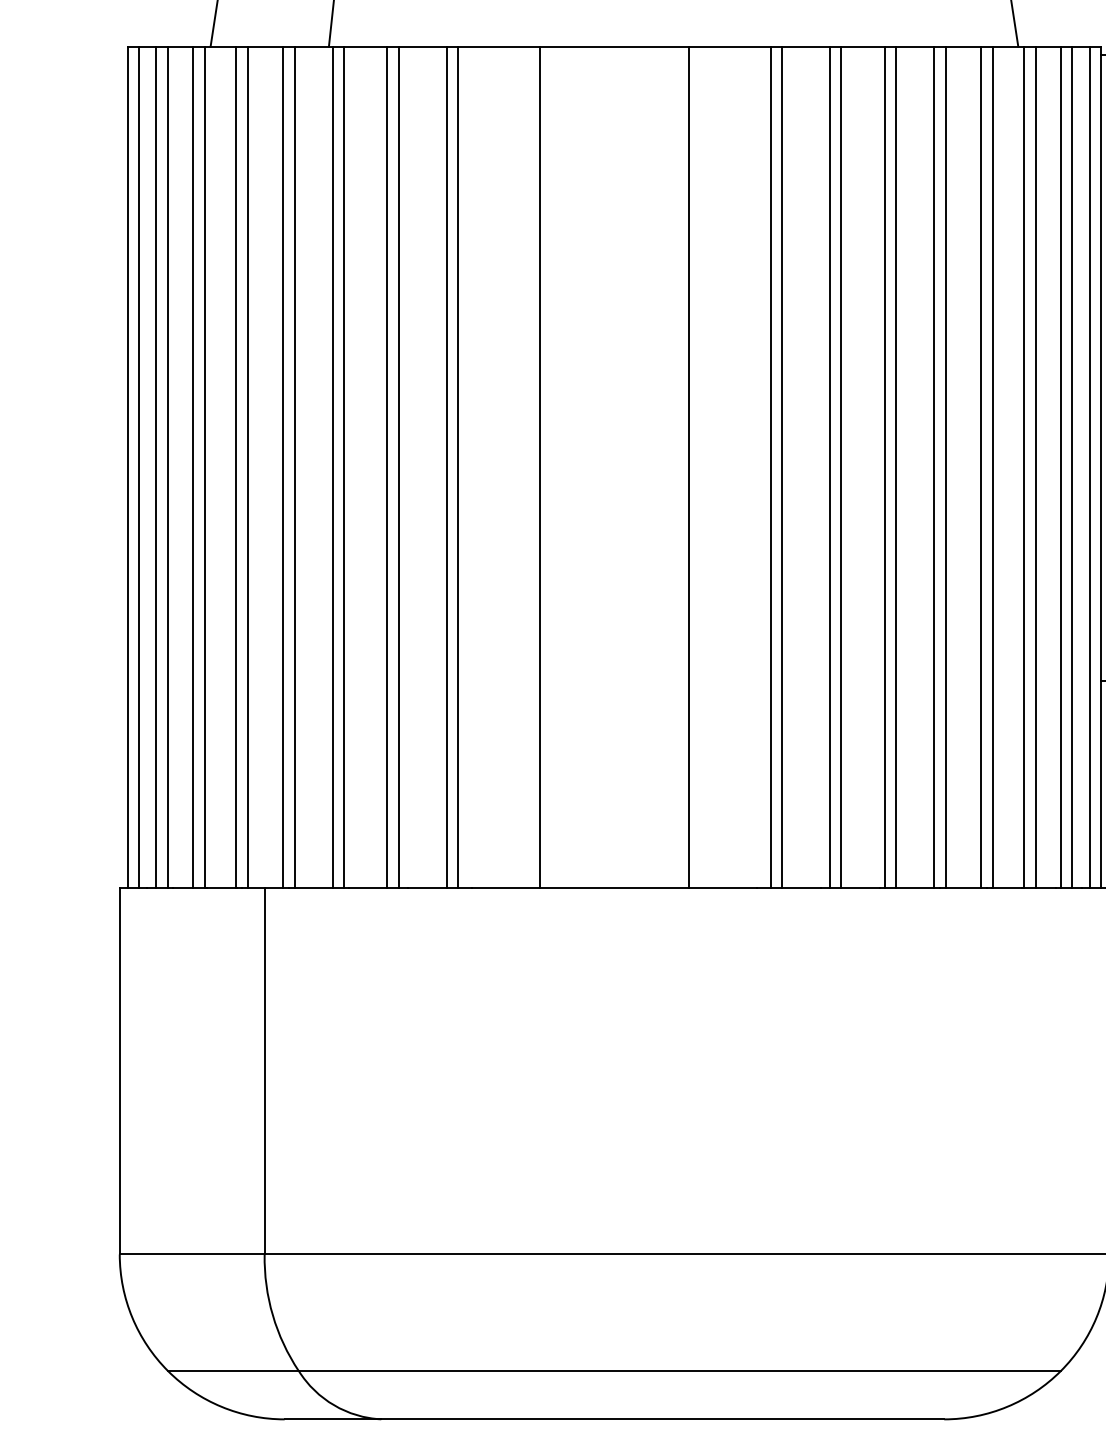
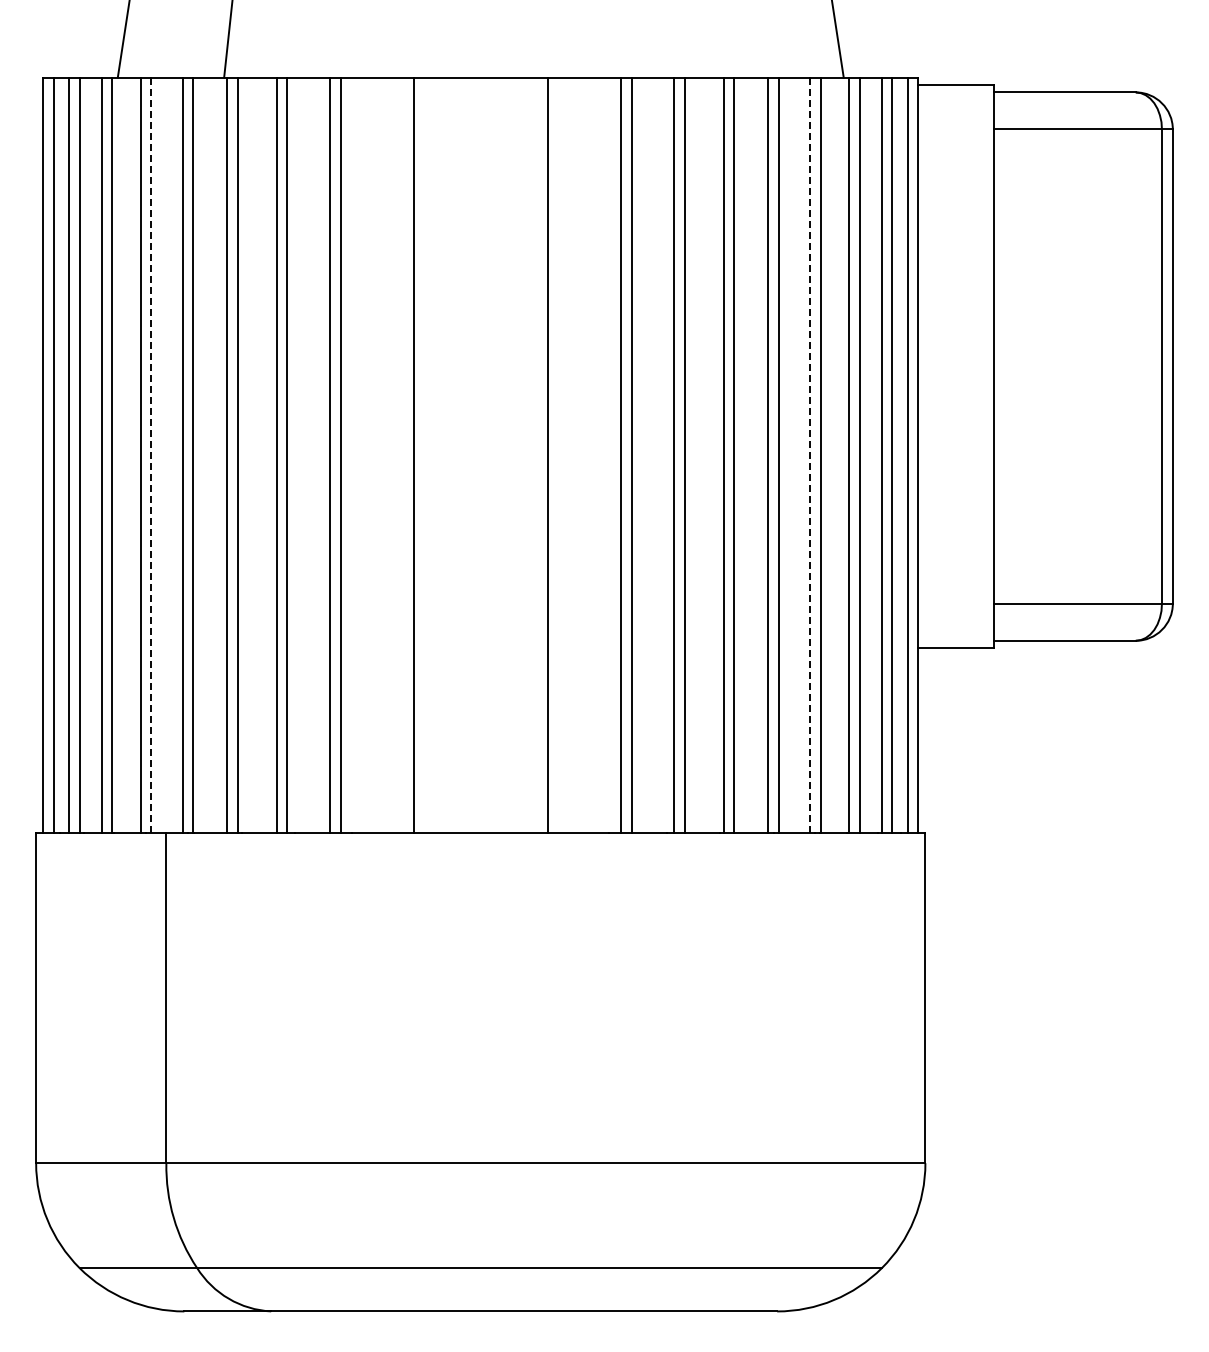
line: (248, 467) -> (151, 455), solid -> dashed
line: (981, 467) -> (810, 455), solid -> dashed

